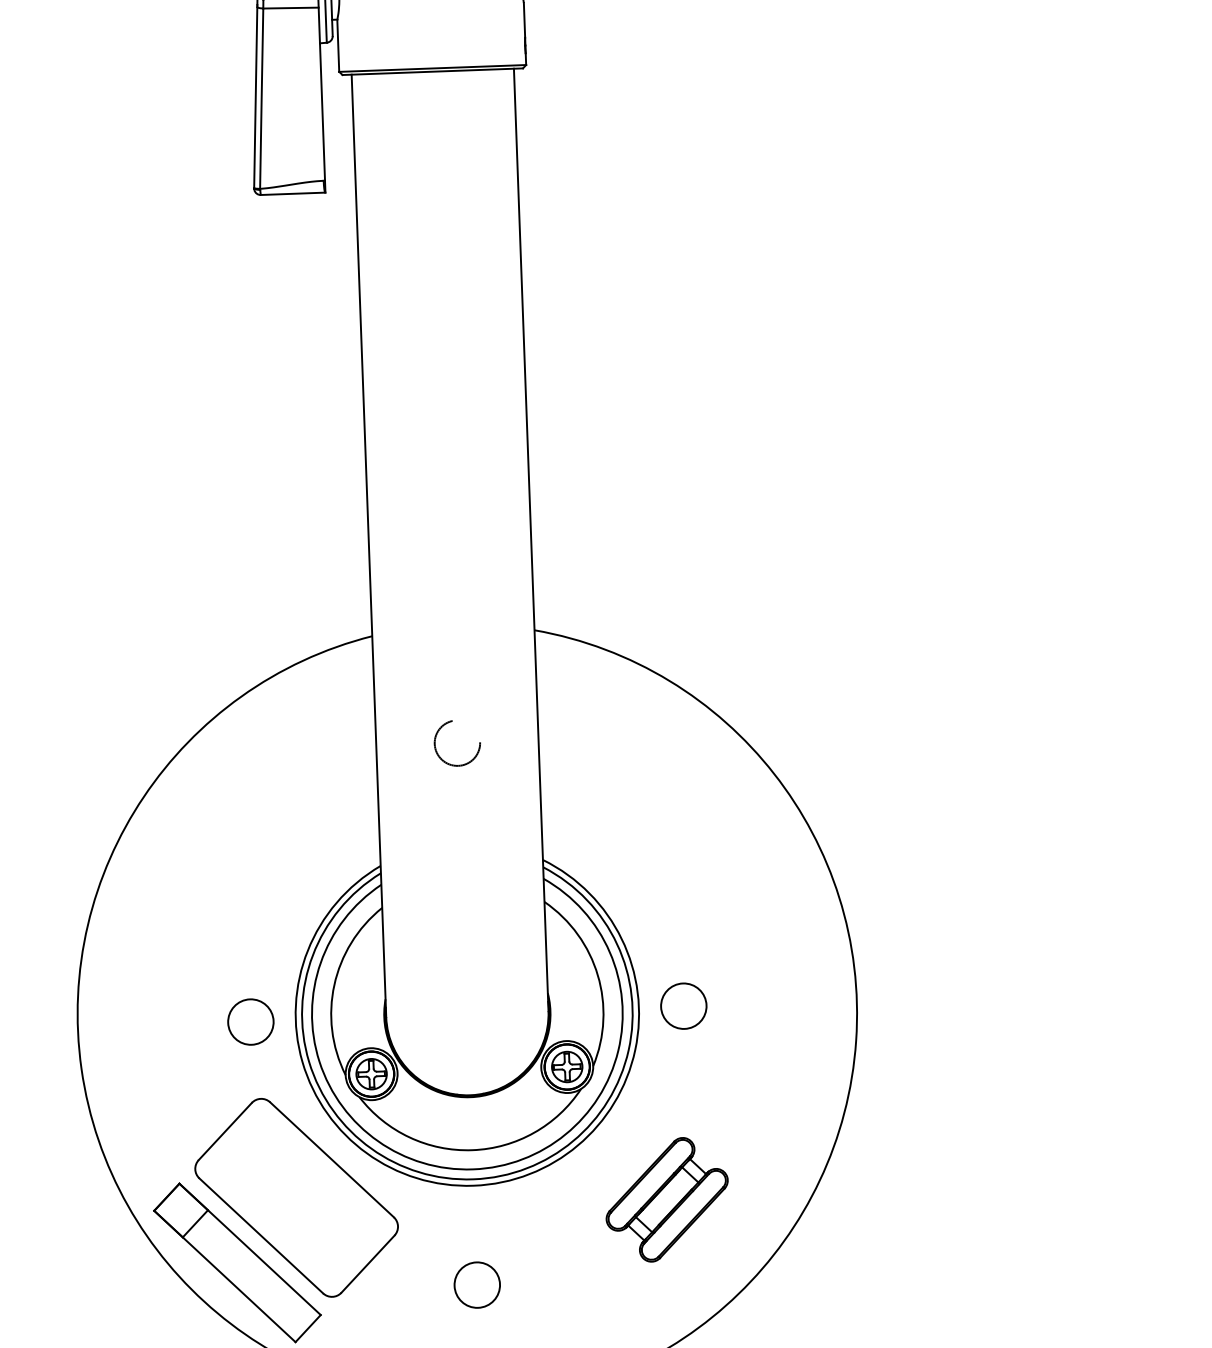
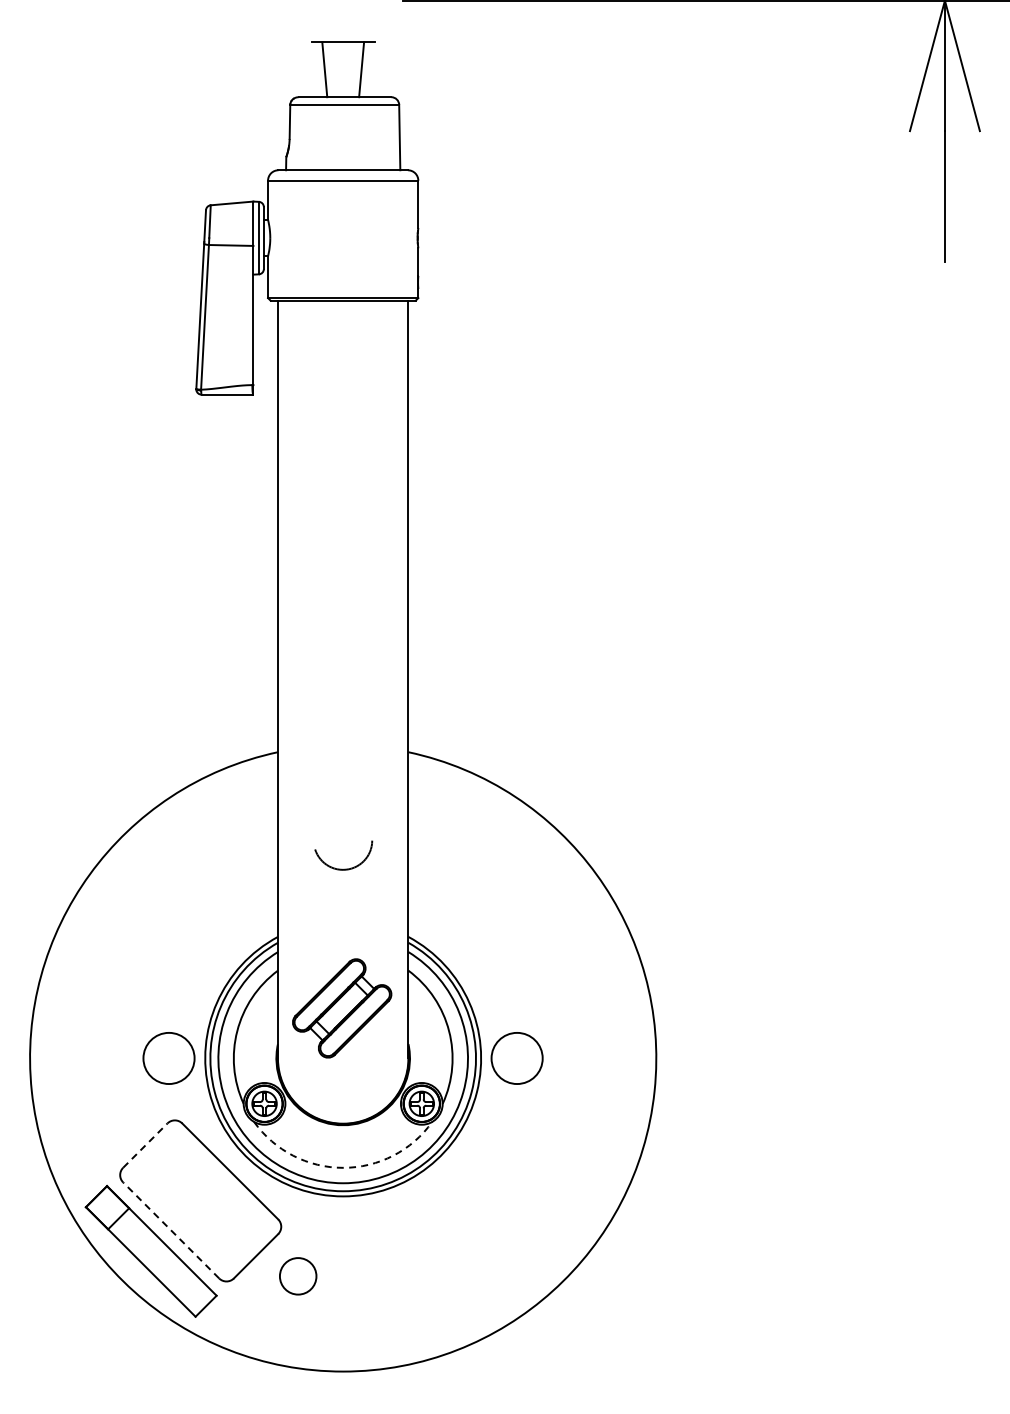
circle: (457, 743) -> (343, 840), size x1.6
circle: (684, 1006) -> (517, 1058), size x1.4
circle: (251, 1022) -> (169, 1058), size x1.4
line: (225, 1131) -> (145, 1145), solid -> dashed
arc: (472, 1149) -> (343, 1167), solid -> dashed
part: (667, 1199) -> (342, 1008), moved
line: (261, 1235) -> (171, 1230), solid -> dashed
circle: (477, 1285) -> (298, 1276), moved

